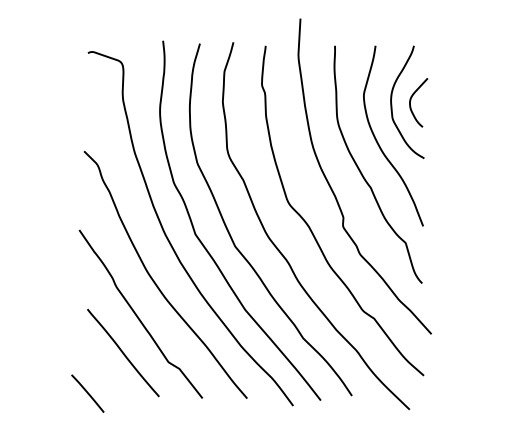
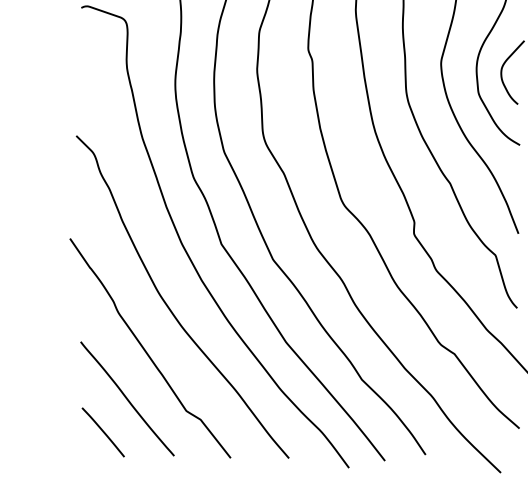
line: (87, 393) -> (102, 432), moved

